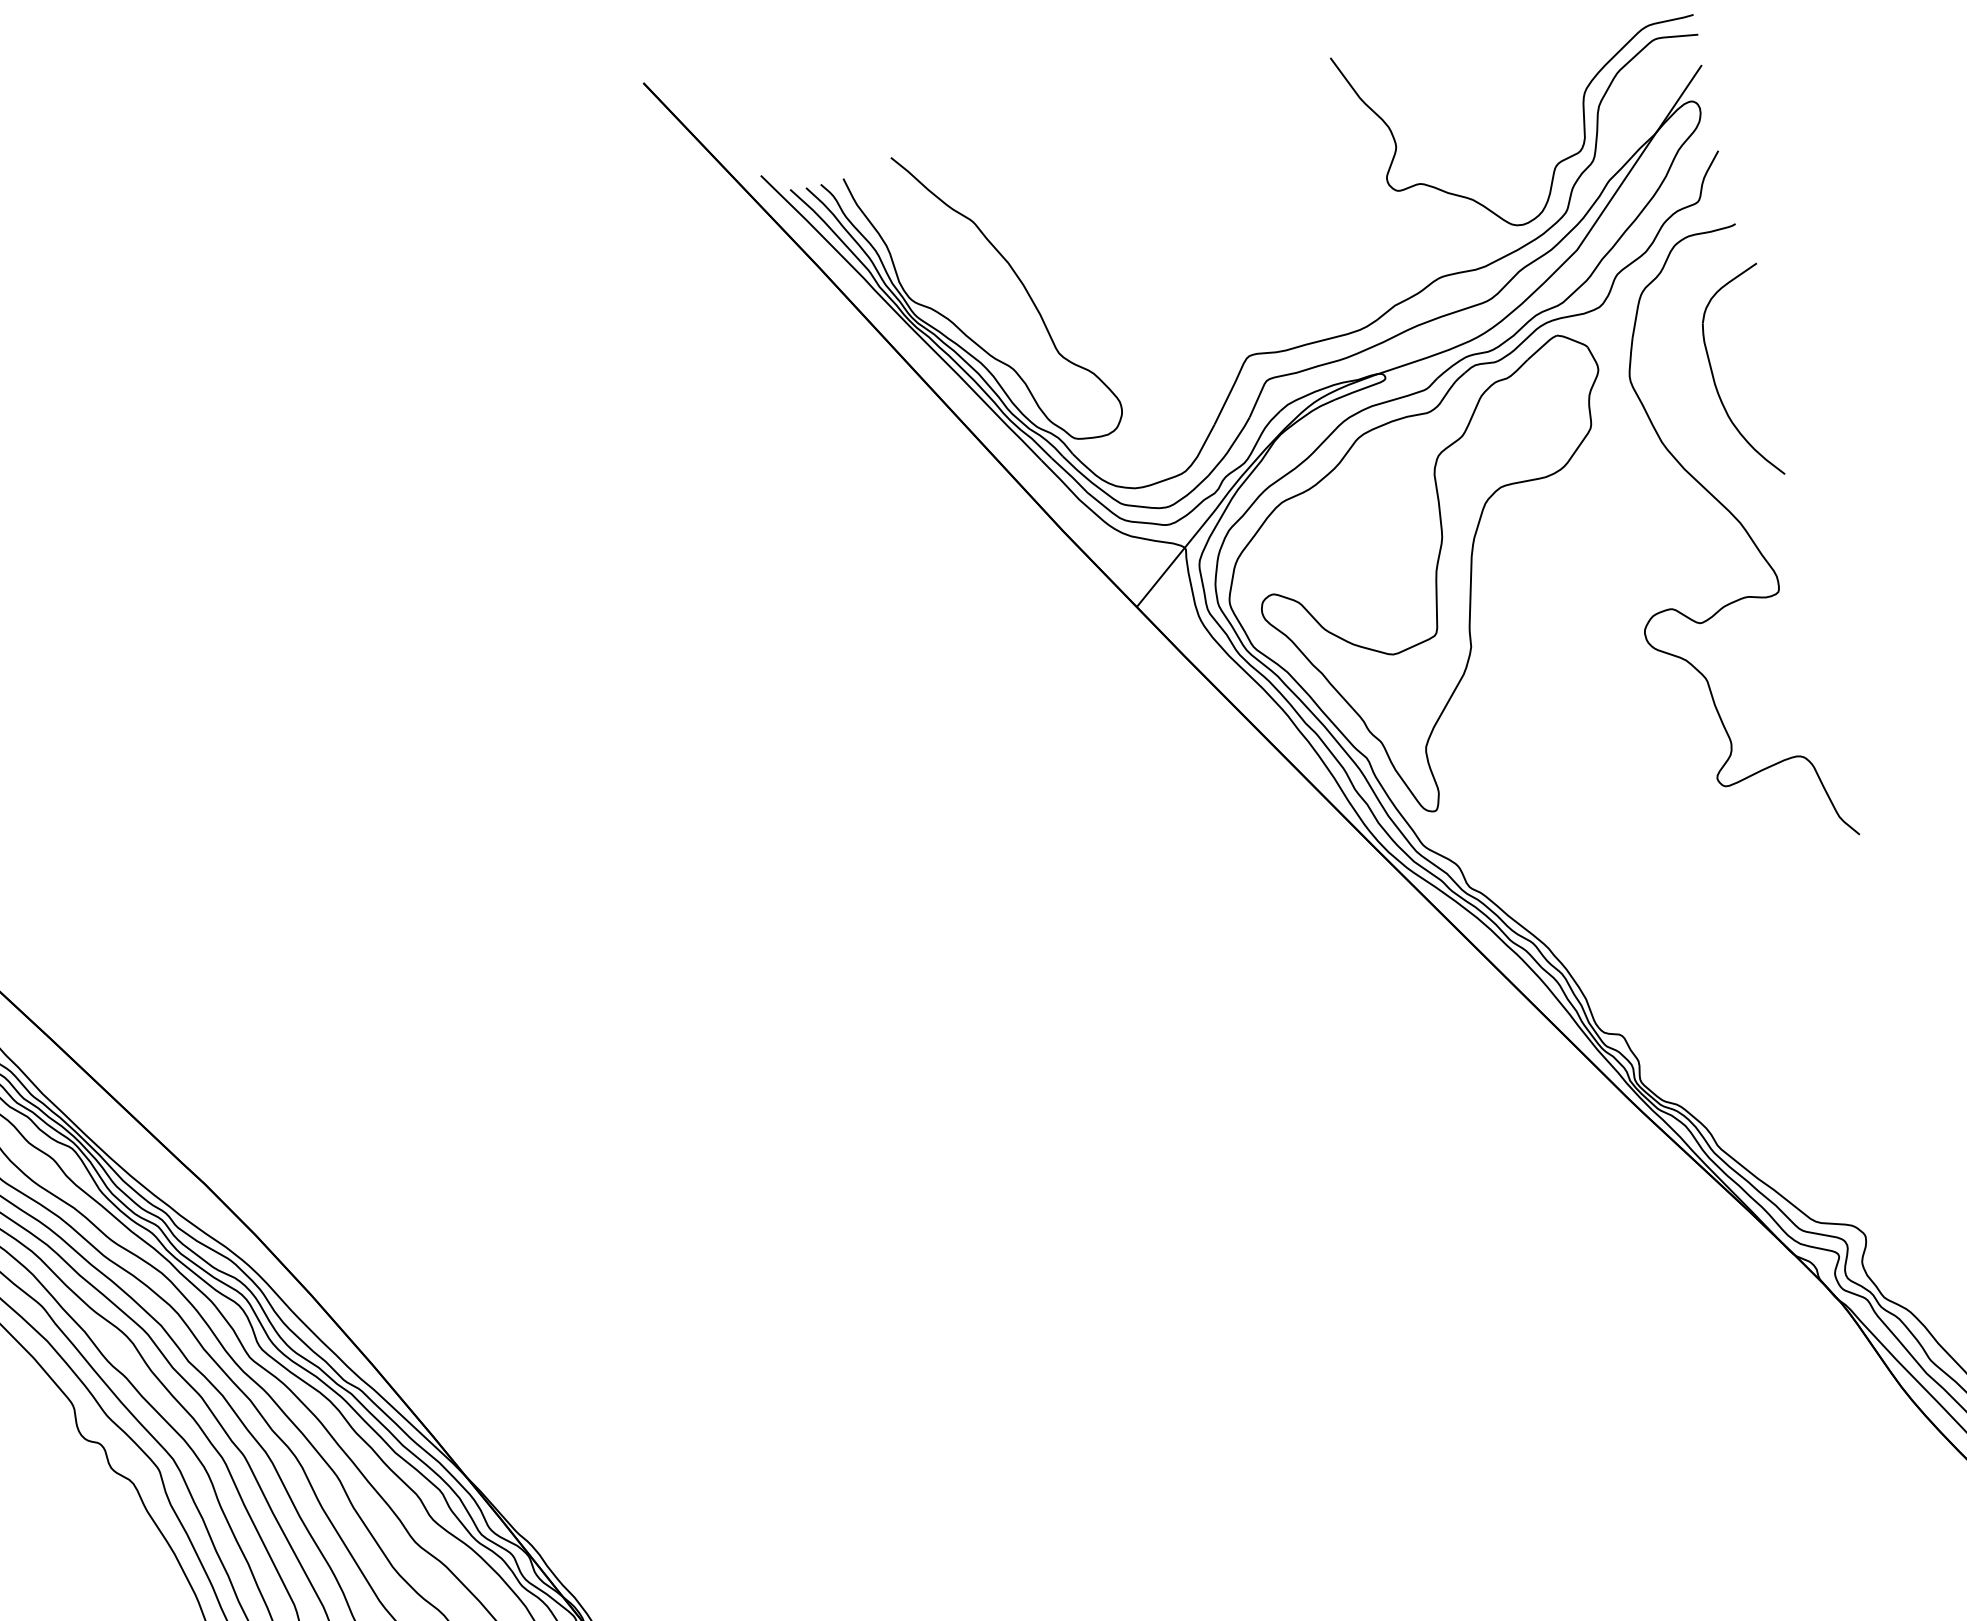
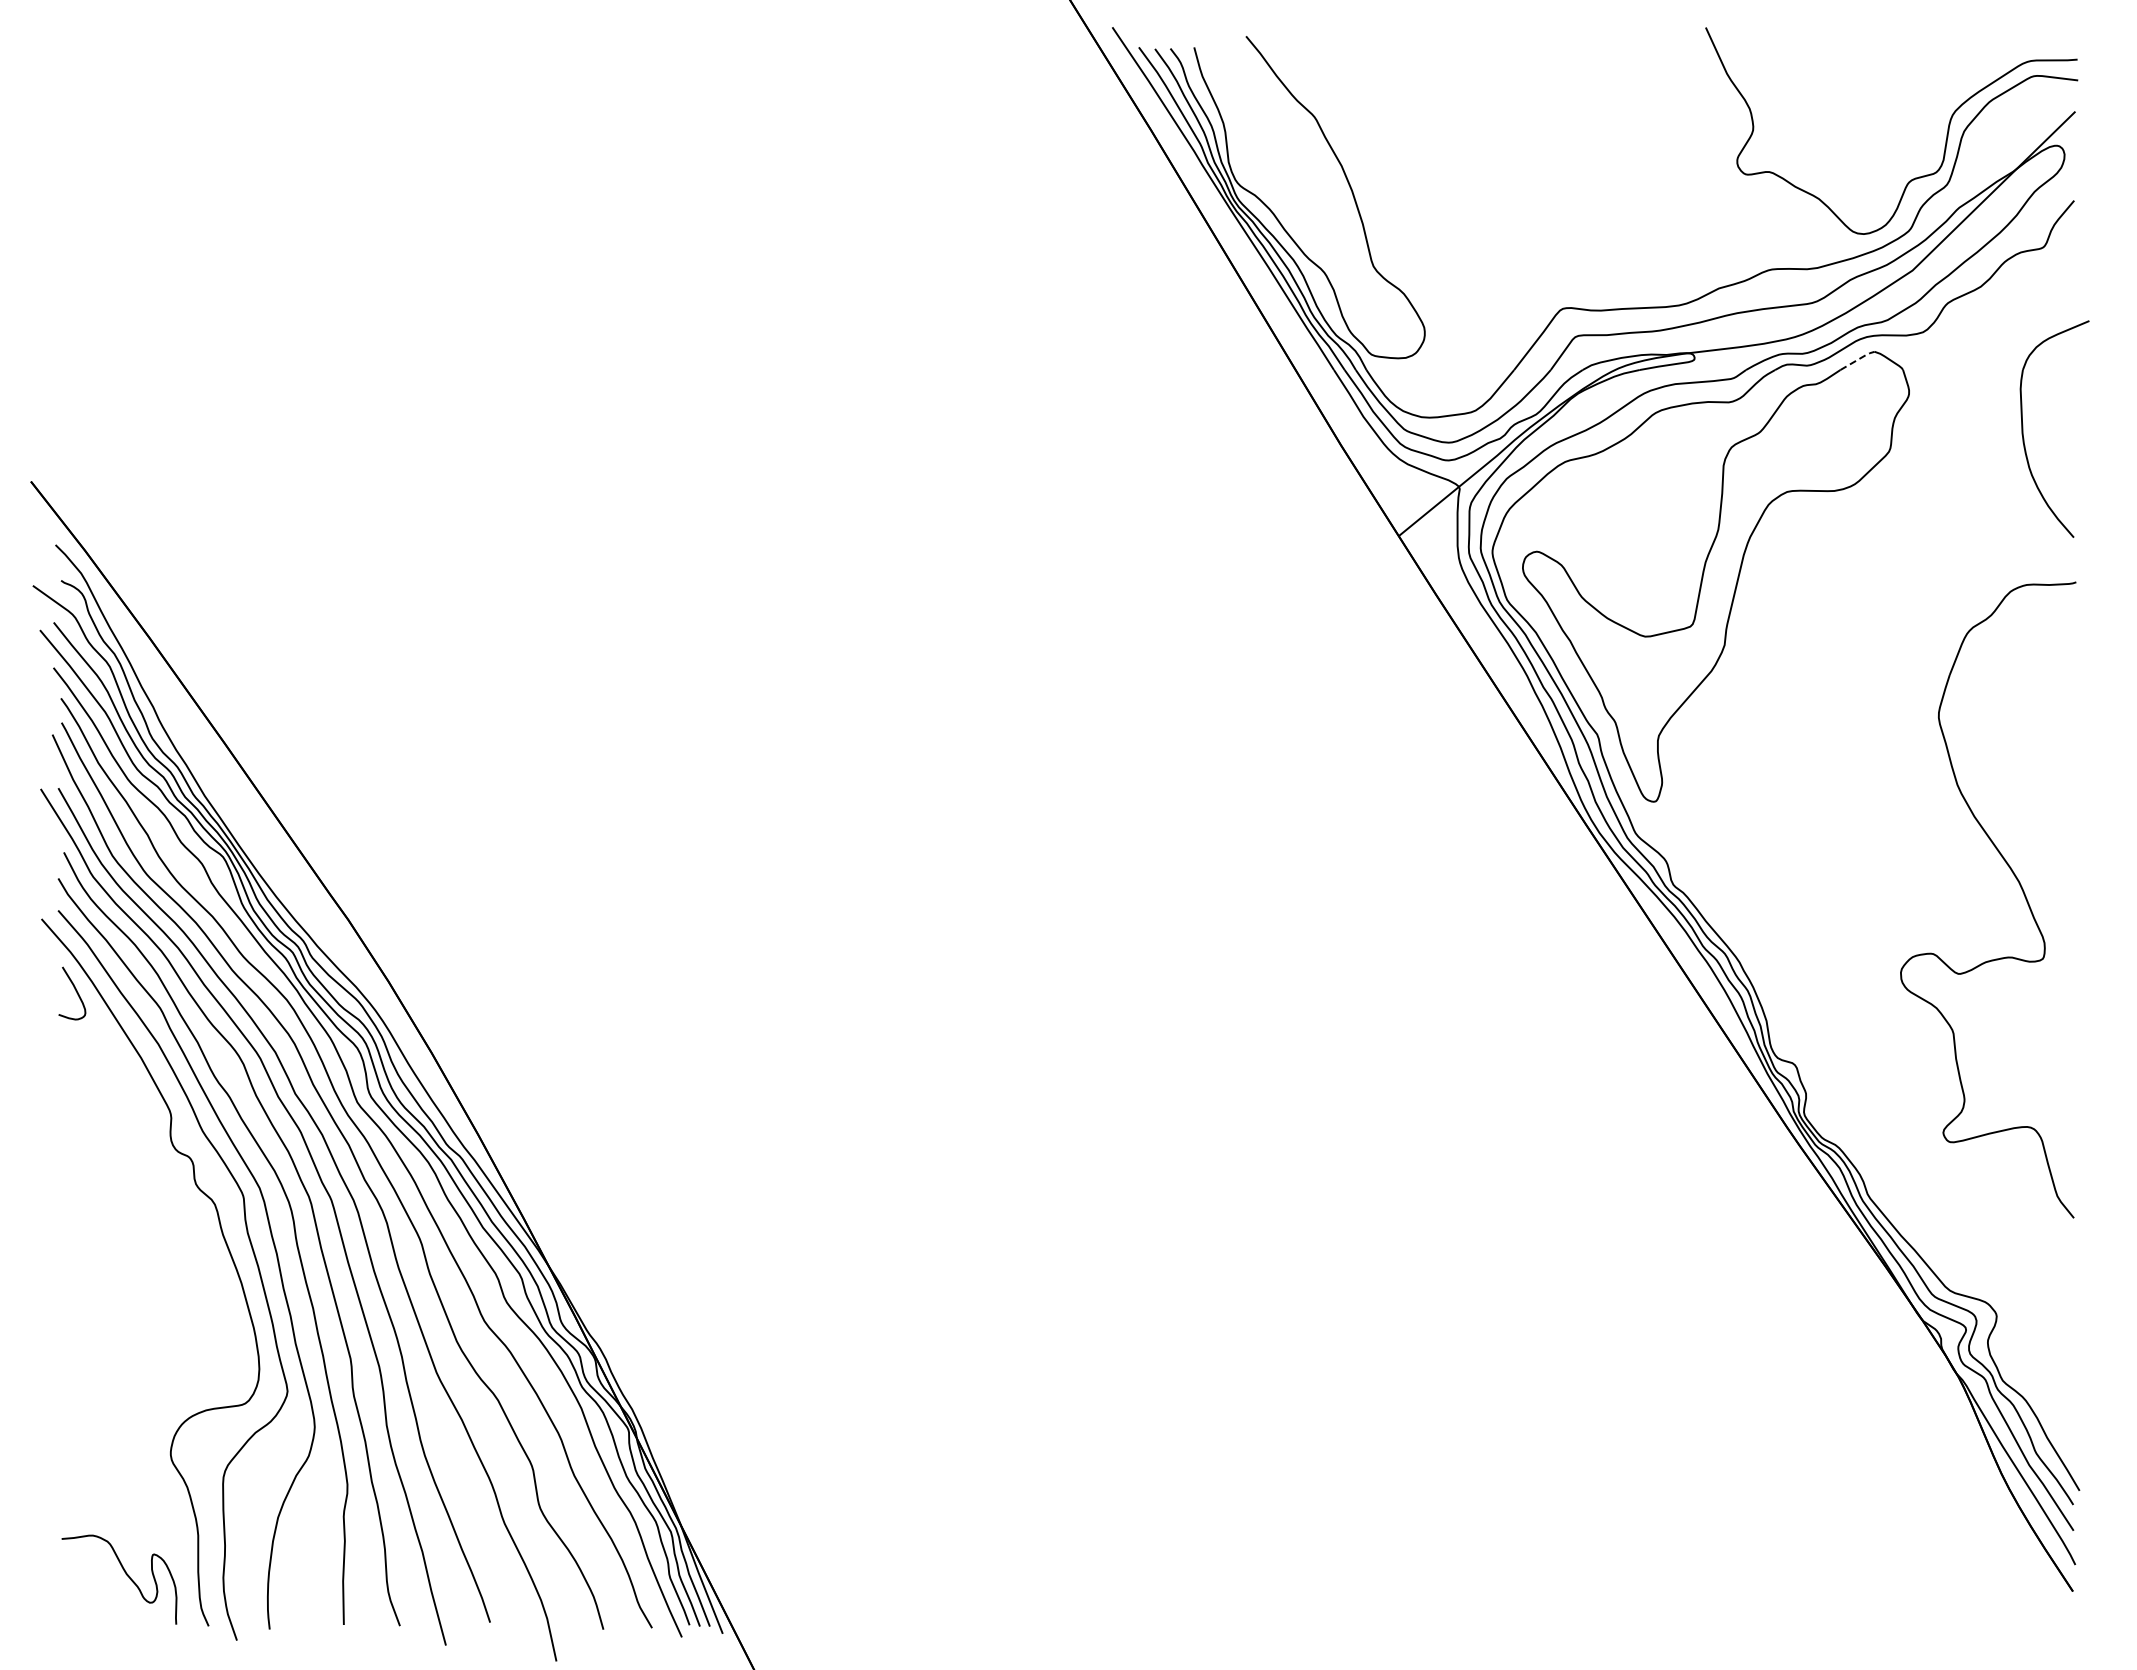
line: (1542, 346) -> (1858, 359), solid -> dashed
part: (1739, 524) -> (2018, 883), moved

